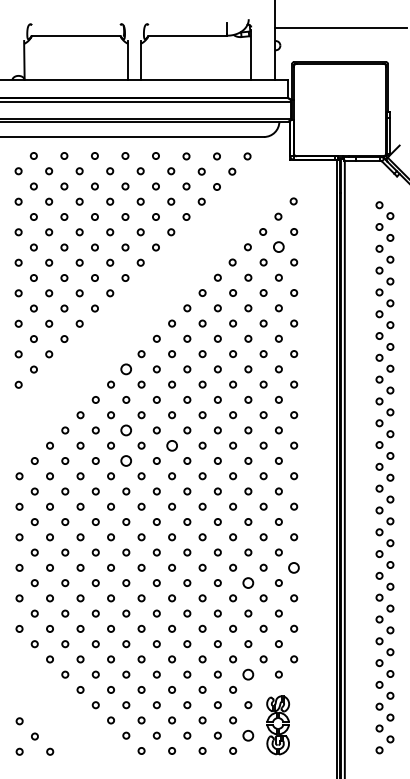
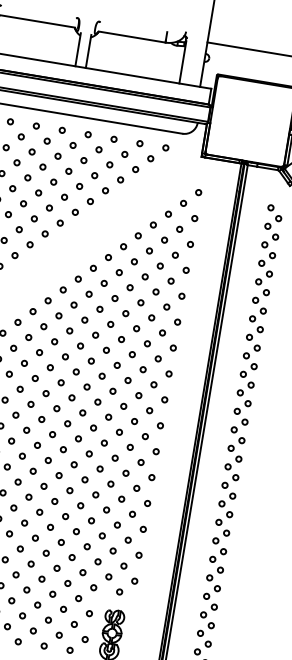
circle: (278, 247) -> (179, 229), size x0.62
circle: (126, 369) -> (33, 311), size x0.62
circle: (126, 430) -> (24, 363), size x0.62
circle: (171, 445) -> (60, 382), size x0.62
circle: (126, 460) -> (20, 388), size x0.62
circle: (294, 567) -> (147, 503), size x0.62
circle: (248, 582) -> (106, 509), size x0.62
circle: (248, 674) -> (93, 587), size x0.62
circle: (248, 735) -> (85, 639), size x0.62

